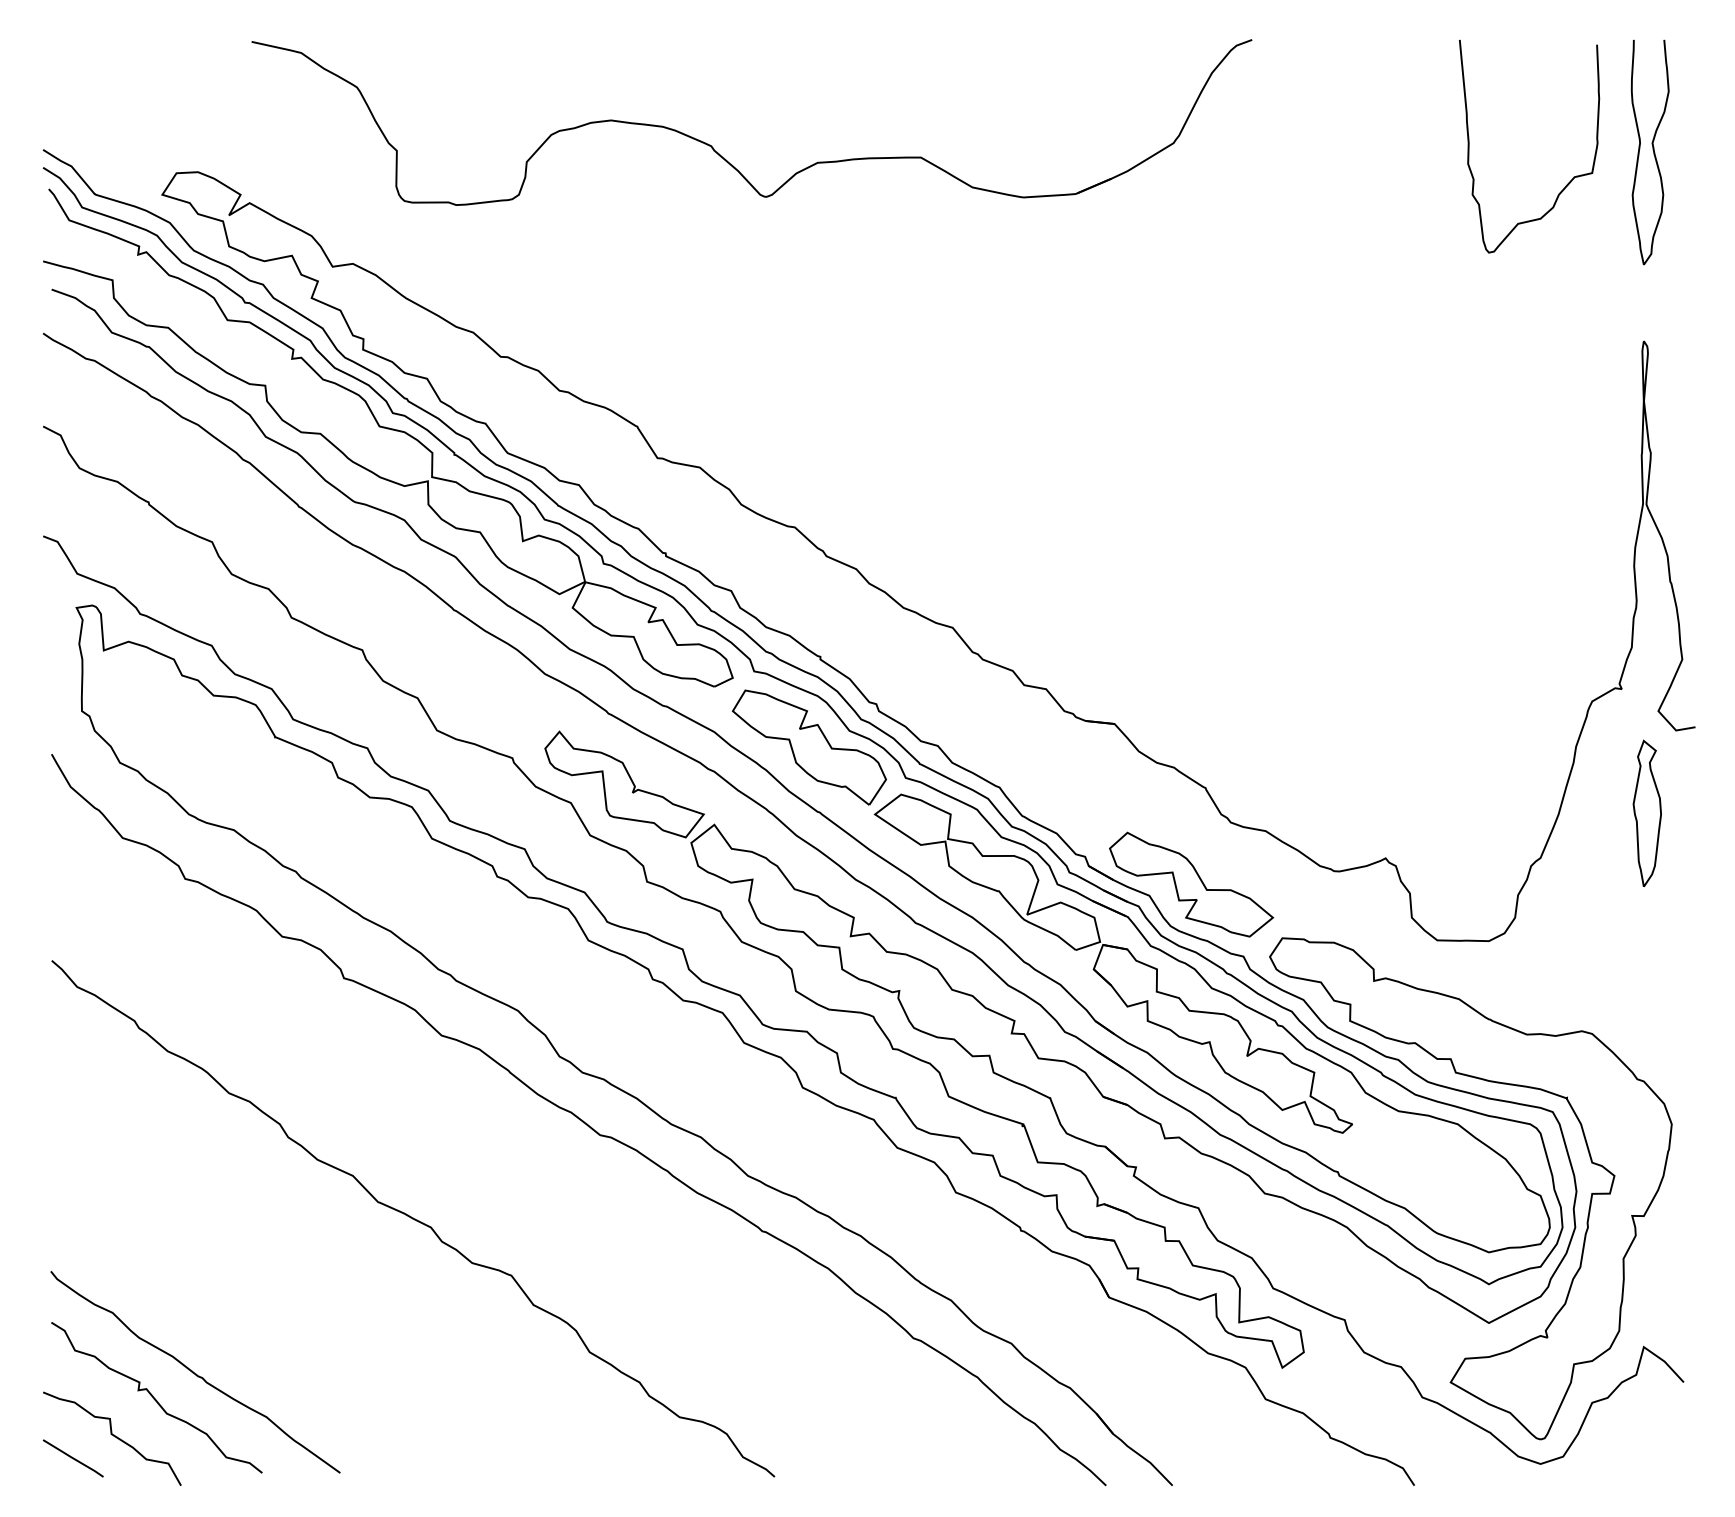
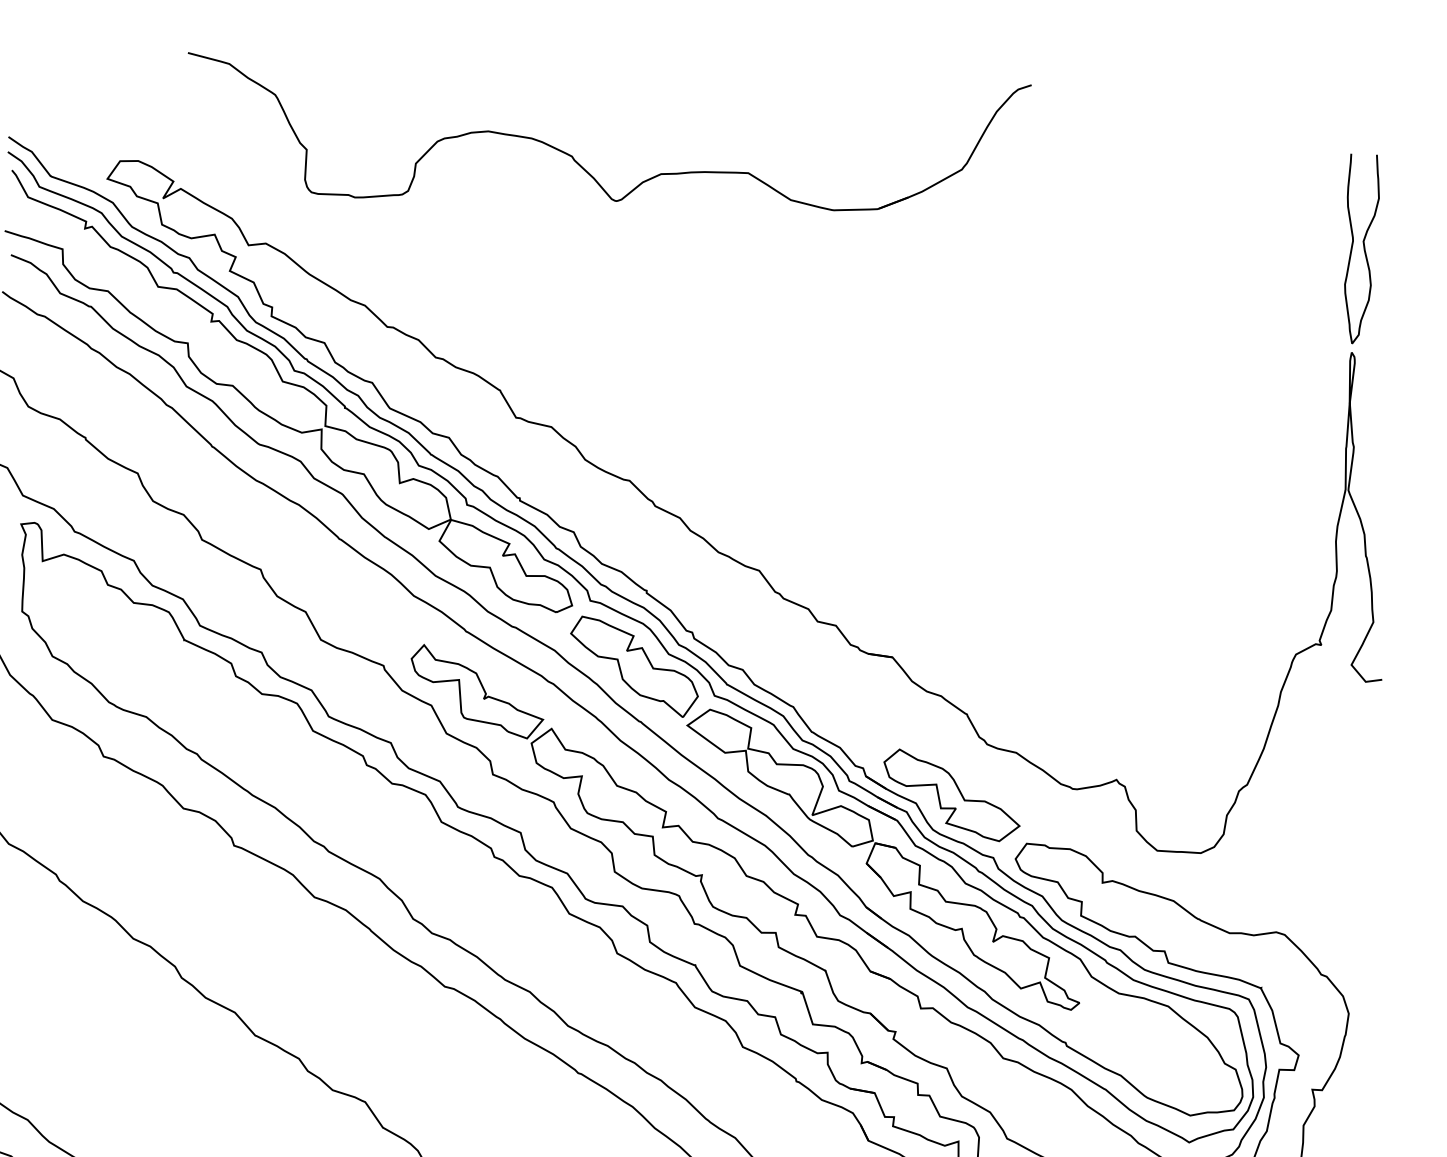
curve: (1652, 150) -> (1363, 247), moved
curve: (1567, 183) -> (1292, 216), removed
part: (1646, 813) -> (1337, 750), removed

